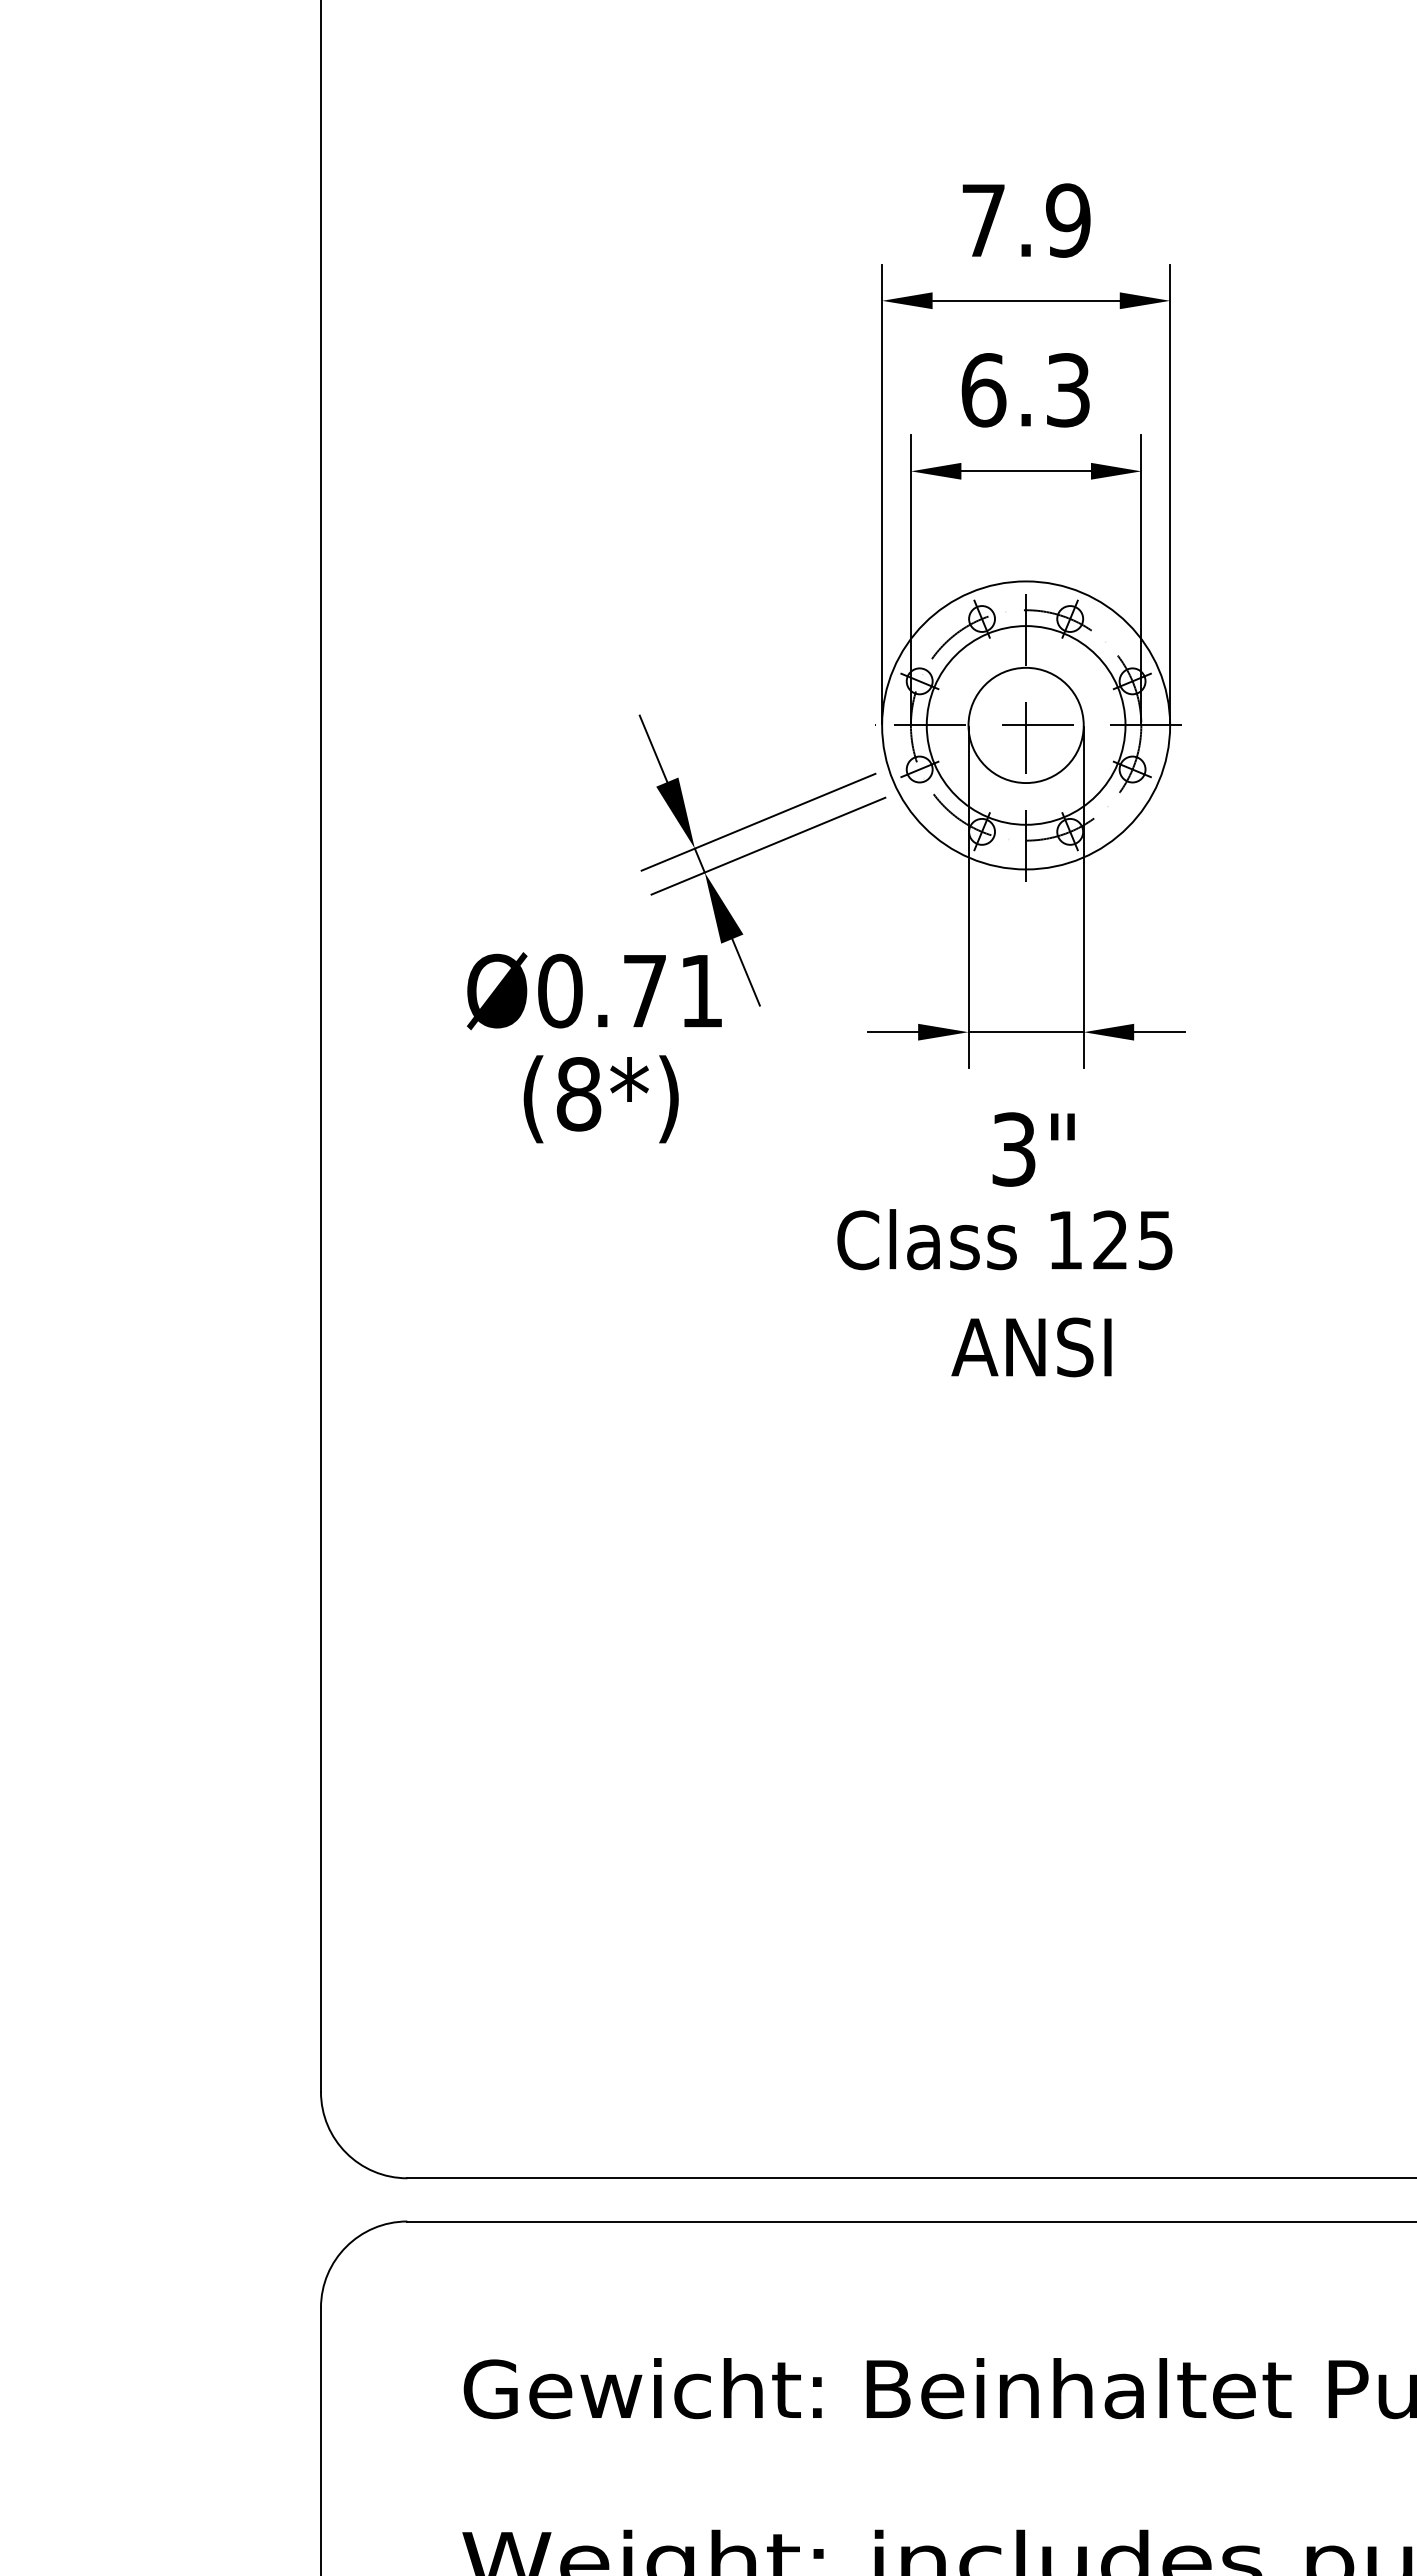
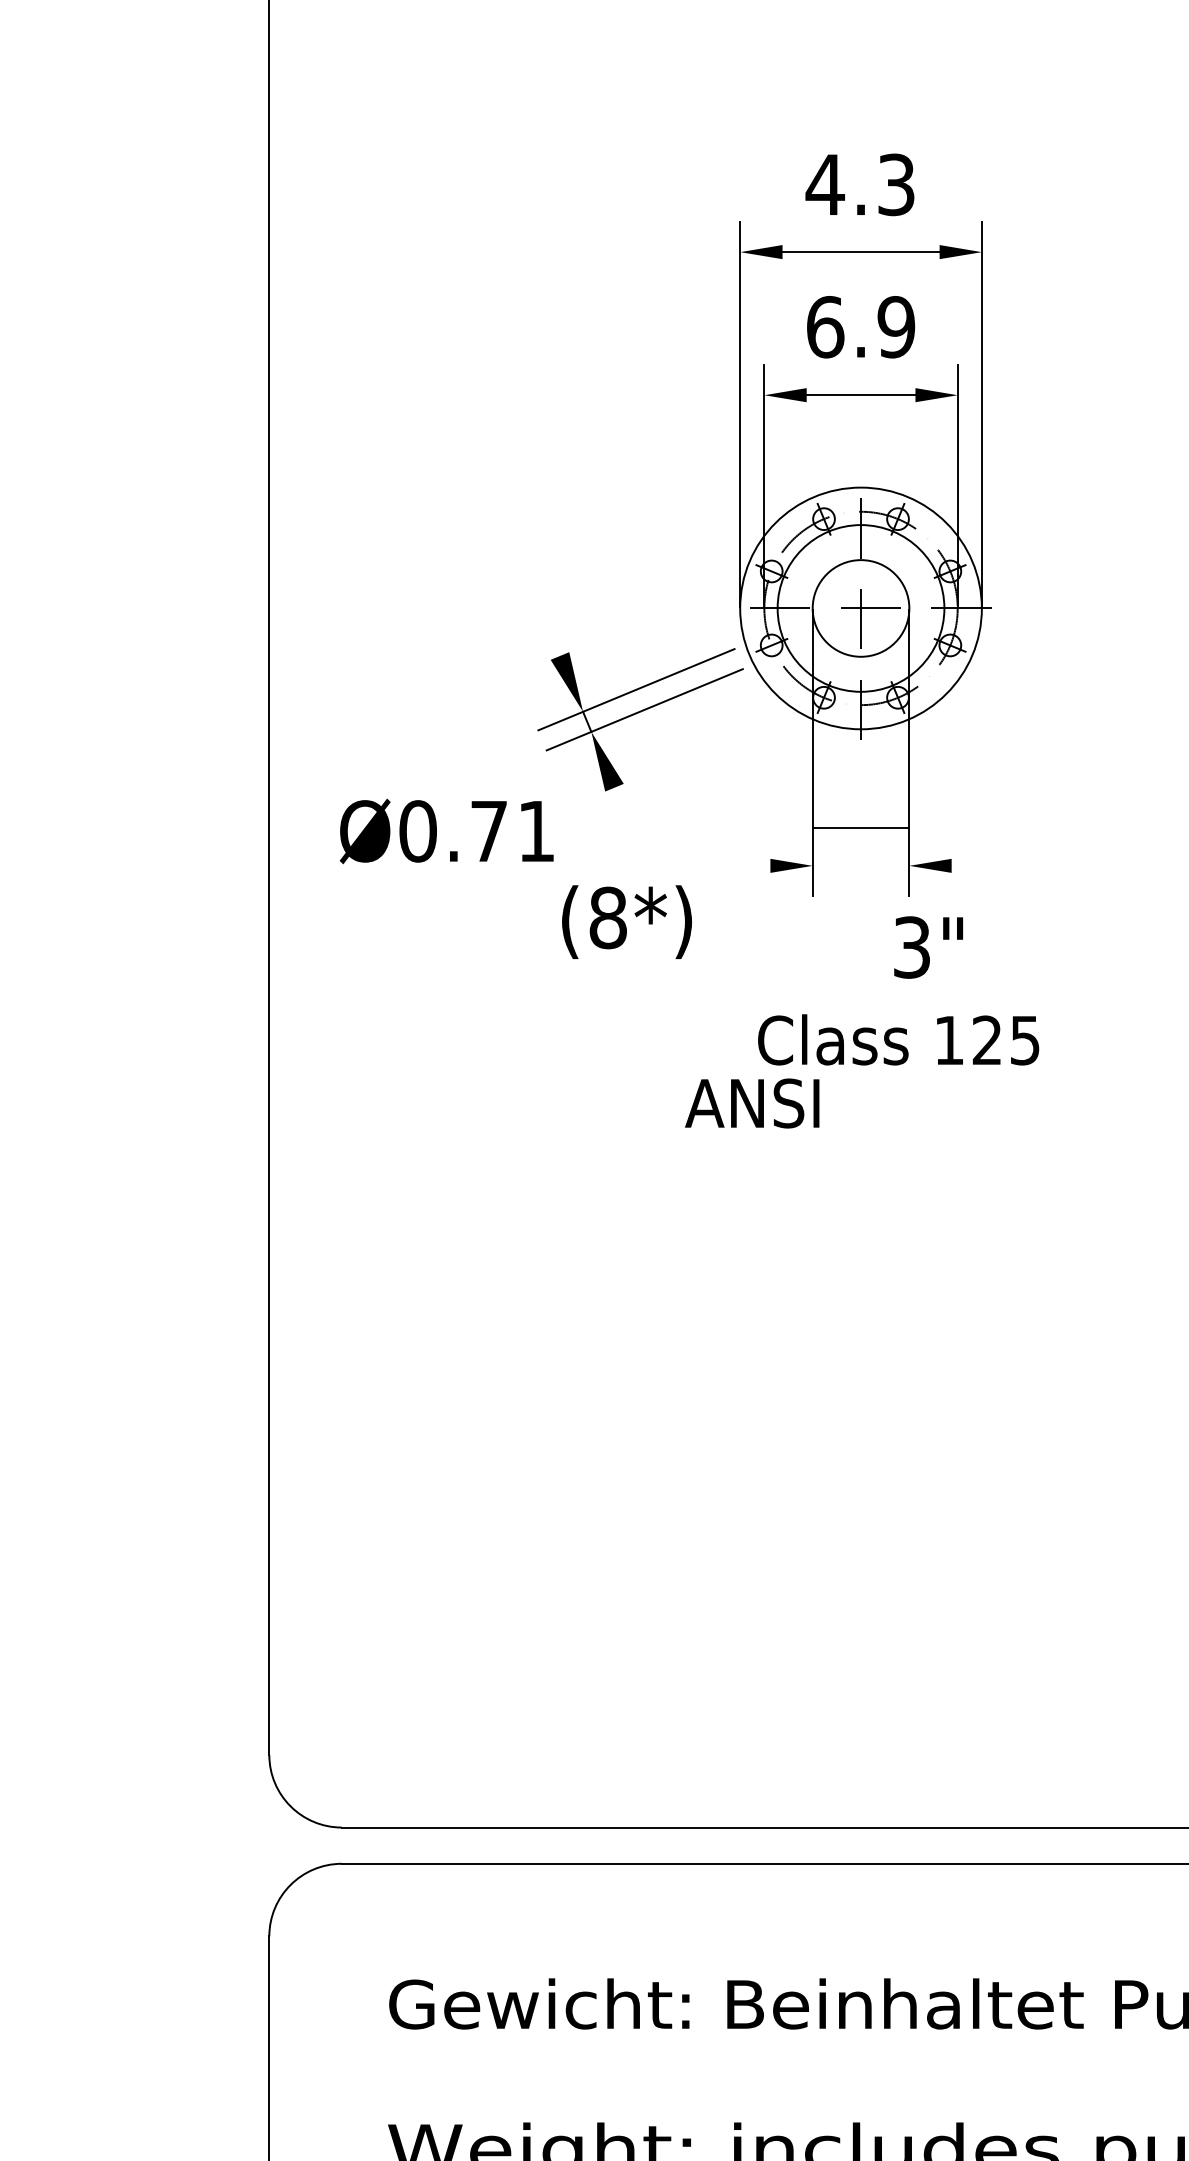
text: (1025, 220) -> (860, 184), 7.9 -> 4.3
text: (1068, 390) -> (896, 327), 6.3 -> 6.9
line: (653, 748) -> (548, 627), removed
line: (745, 972) -> (625, 815), removed
text: (594, 991) -> (446, 831), moved
line: (892, 1032) -> (748, 866), removed
line: (1025, 1032) -> (860, 828), moved
line: (1159, 1032) -> (972, 866), removed
text: (600, 1099) -> (626, 922), moved
text: (1033, 1149) -> (928, 947), moved
text: (1004, 1239) -> (898, 1039), moved
text: (1031, 1347) -> (752, 1103), moved

